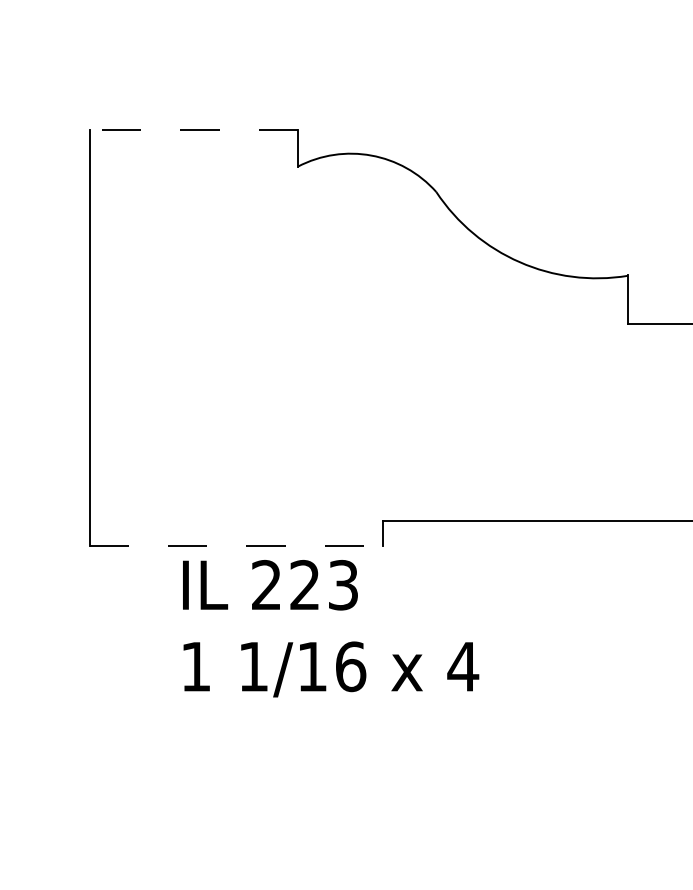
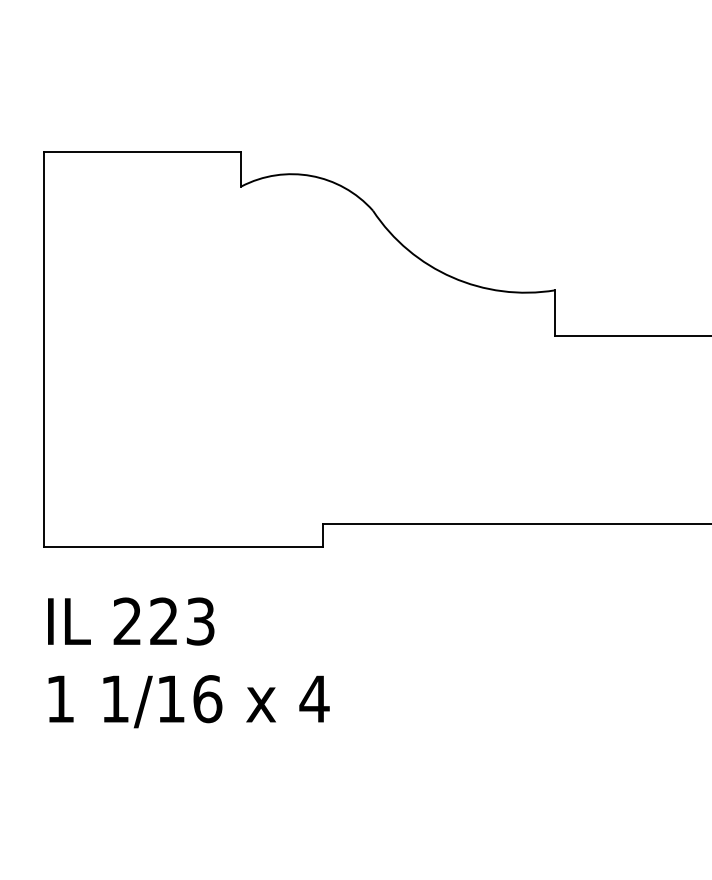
line: (193, 129) -> (142, 151), dashed -> solid
line: (237, 546) -> (183, 547), dashed -> solid
text: (330, 628) -> (188, 662), moved

